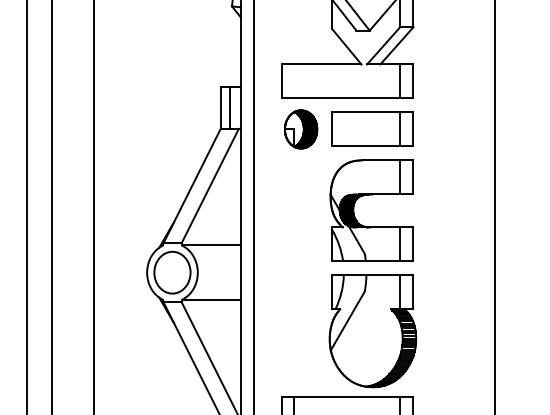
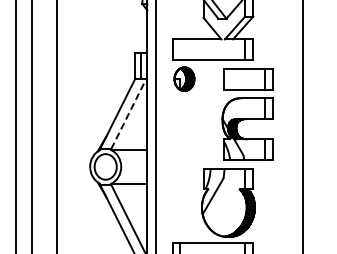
line: (211, 185) -> (129, 113), solid -> dashed
part: (371, 187) -> (247, 114), moved

